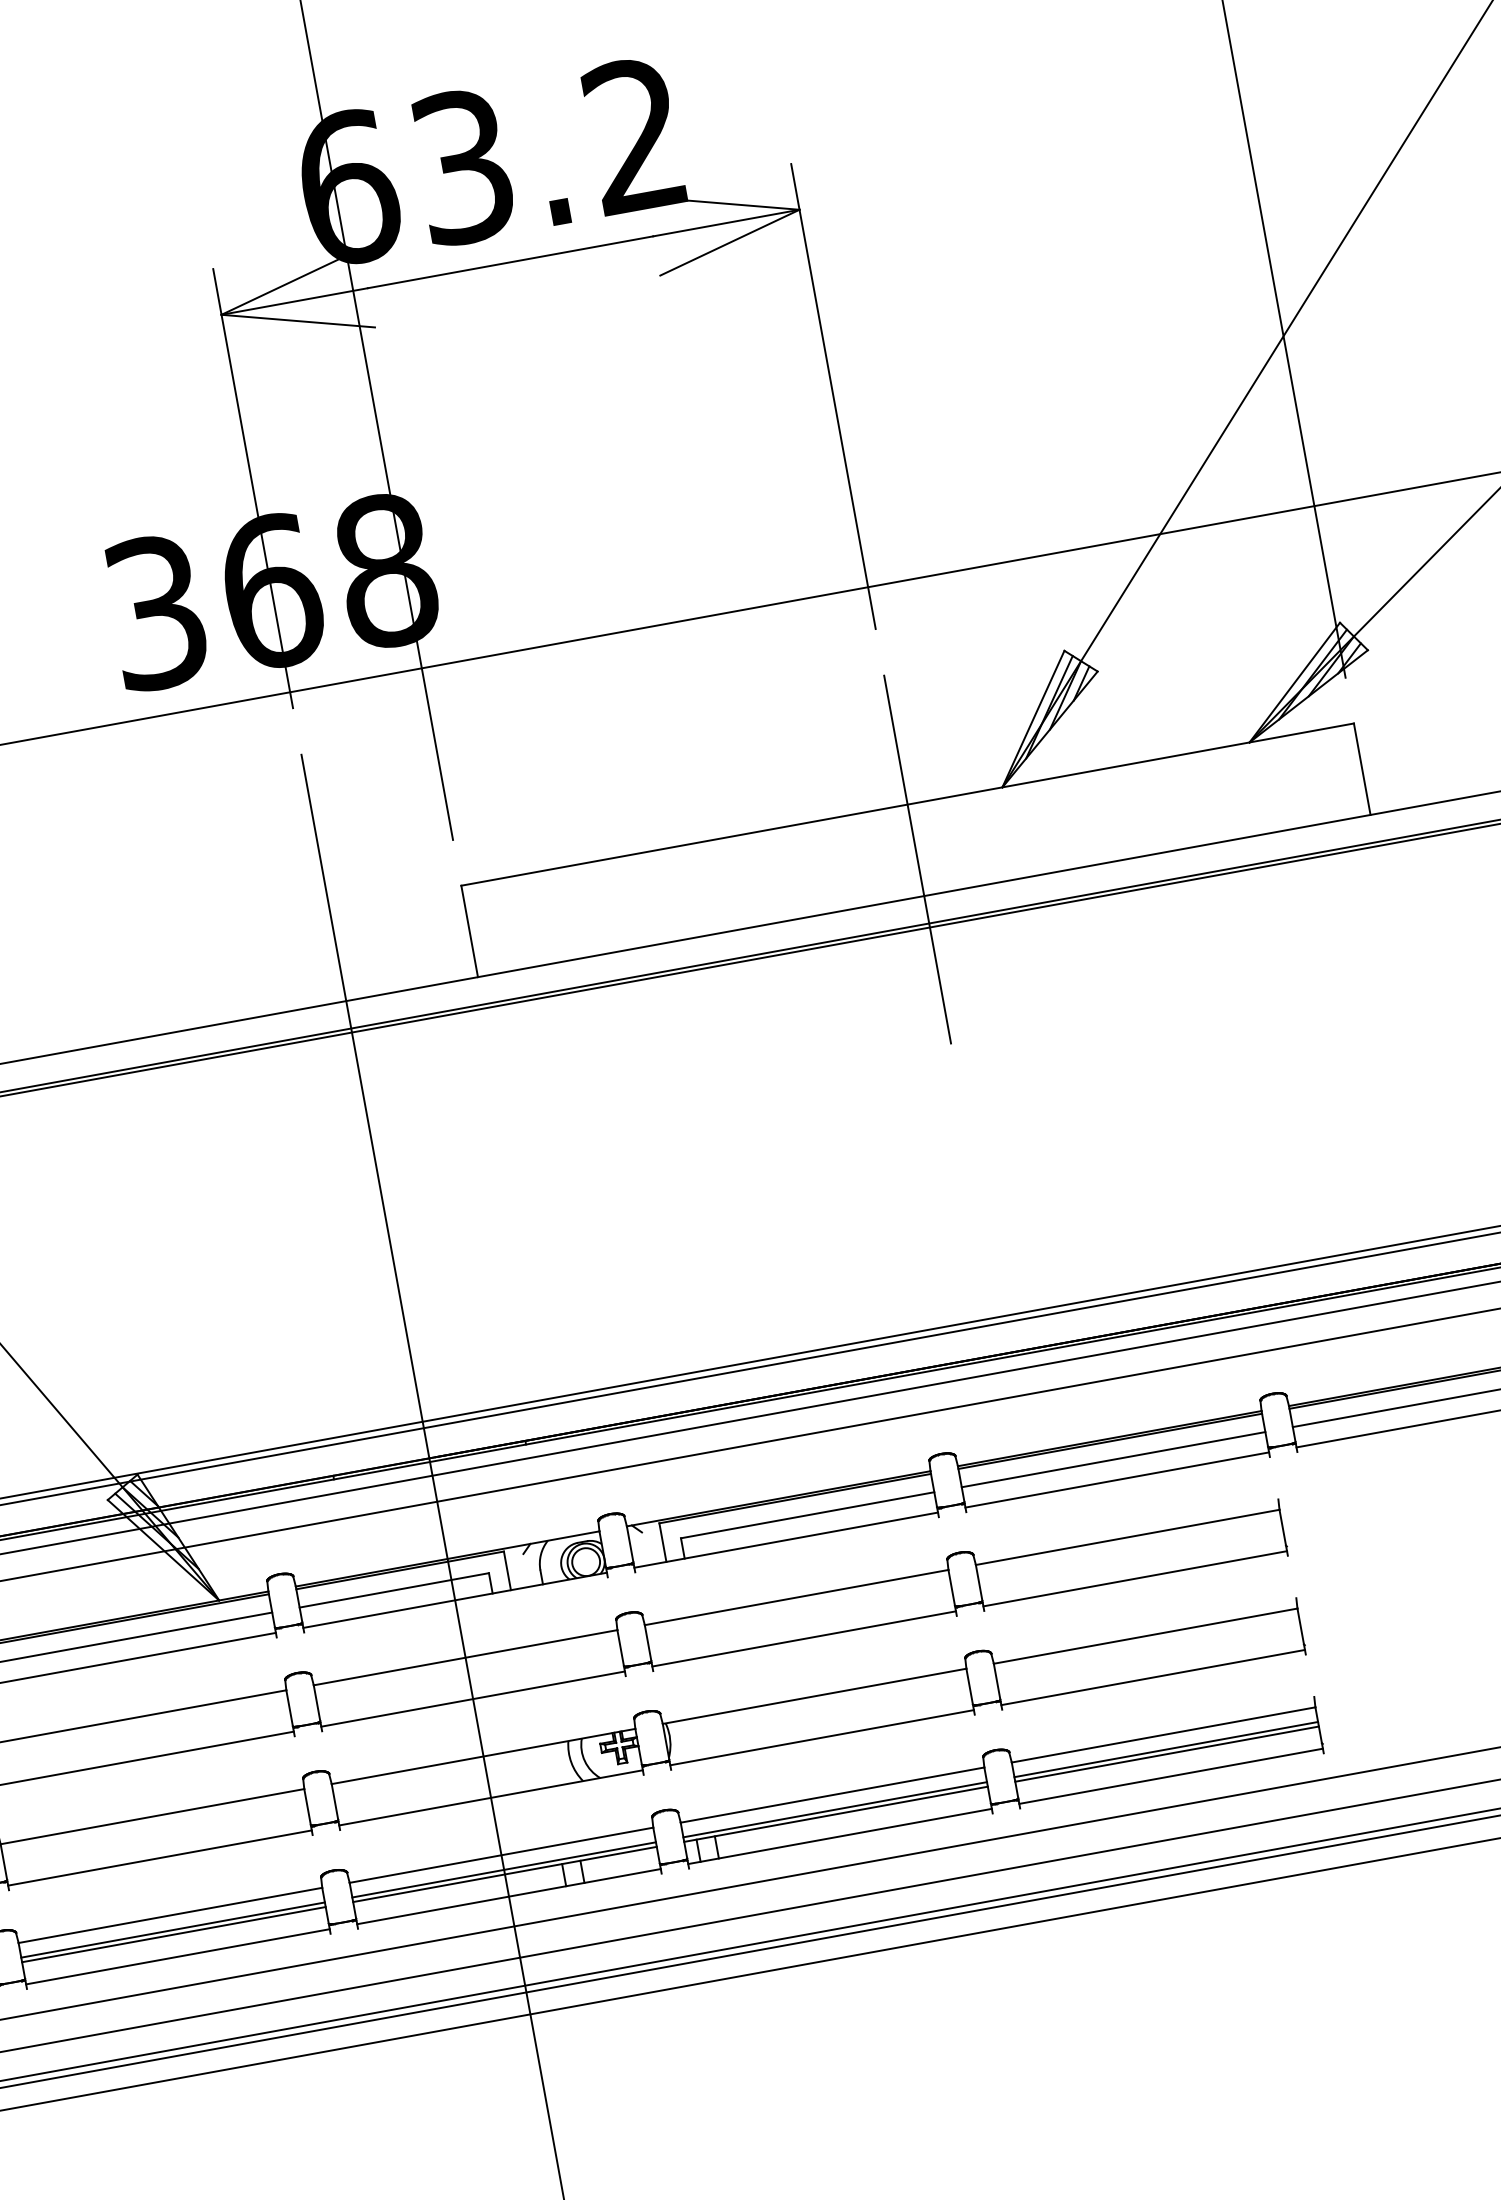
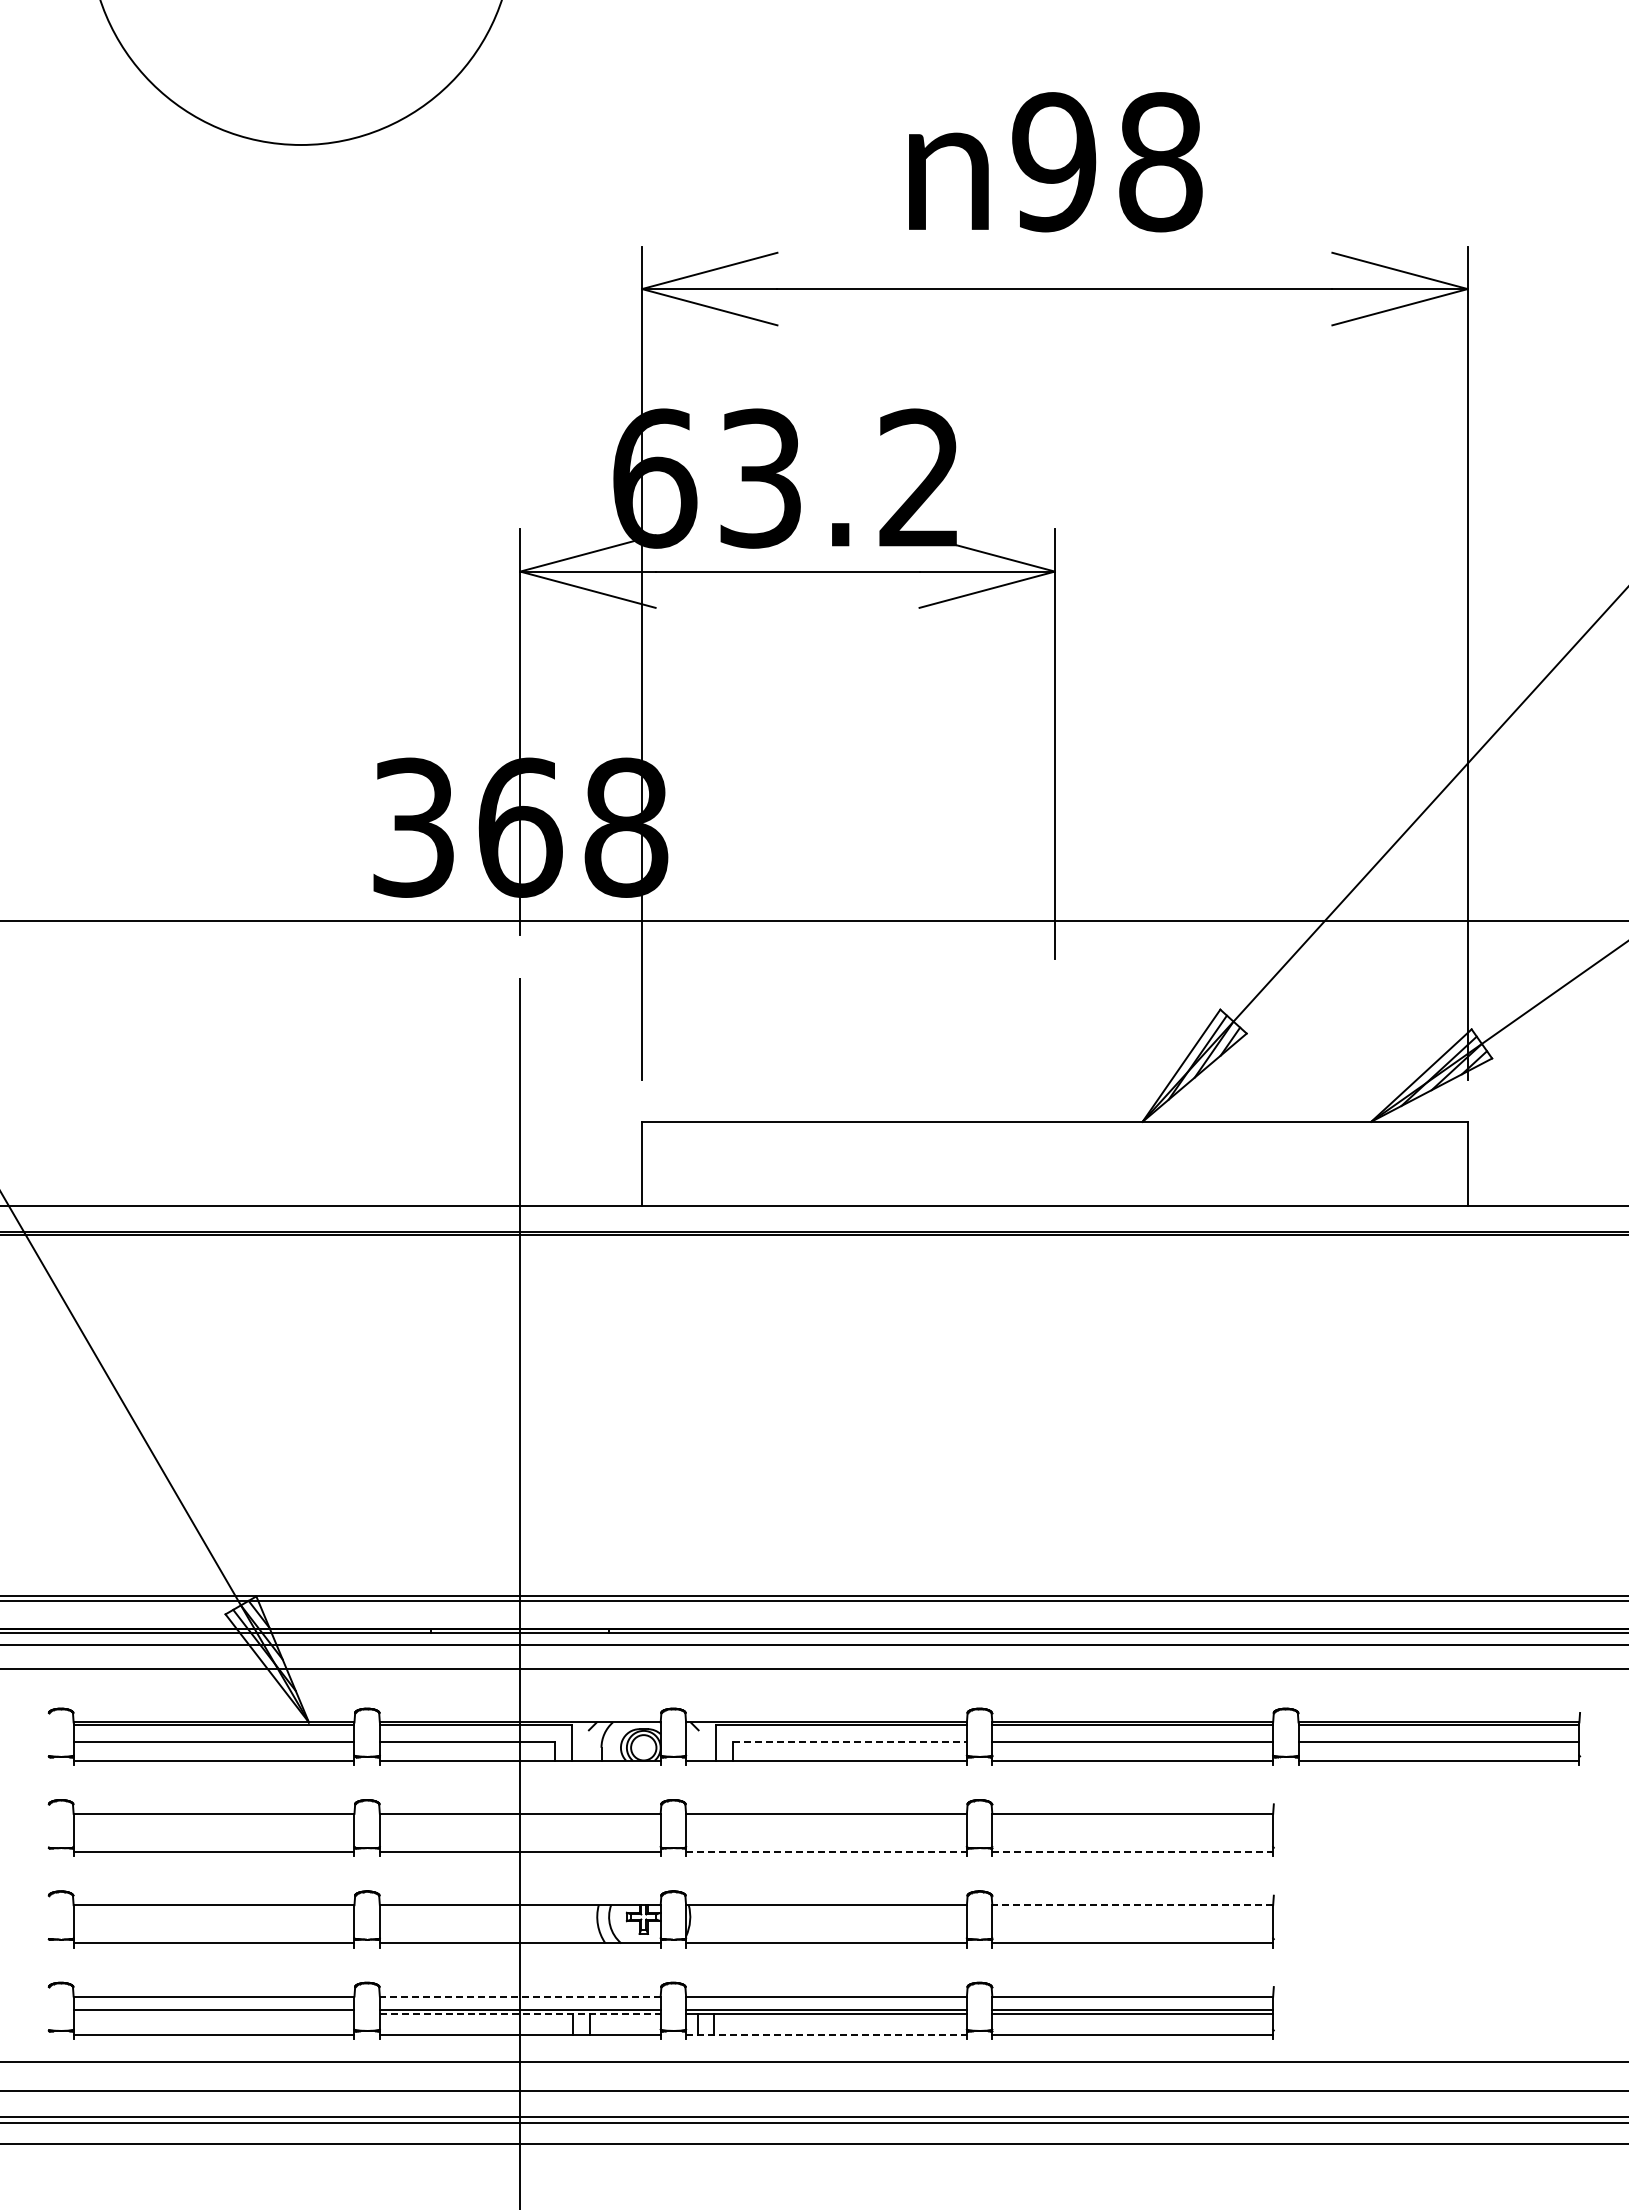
line: (917, 859) -> (1054, 1172), removed
line: (808, 1514) -> (850, 1741), solid -> dashed
line: (1136, 1579) -> (1133, 1852), solid -> dashed
line: (1145, 1636) -> (1132, 1905), solid -> dashed
line: (805, 1639) -> (827, 1852), solid -> dashed
line: (841, 1835) -> (827, 2034), solid -> dashed
line: (500, 1855) -> (519, 1996), solid -> dashed
line: (505, 1874) -> (520, 2014), solid -> dashed
line: (173, 1934) -> (213, 2014), removed

